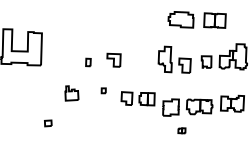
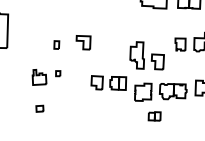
part: (174, 59) -> (146, 55), moved
part: (103, 90) -> (57, 73), moved
part: (48, 123) -> (40, 108), moved
part: (181, 130) -> (154, 116), size x1.6

